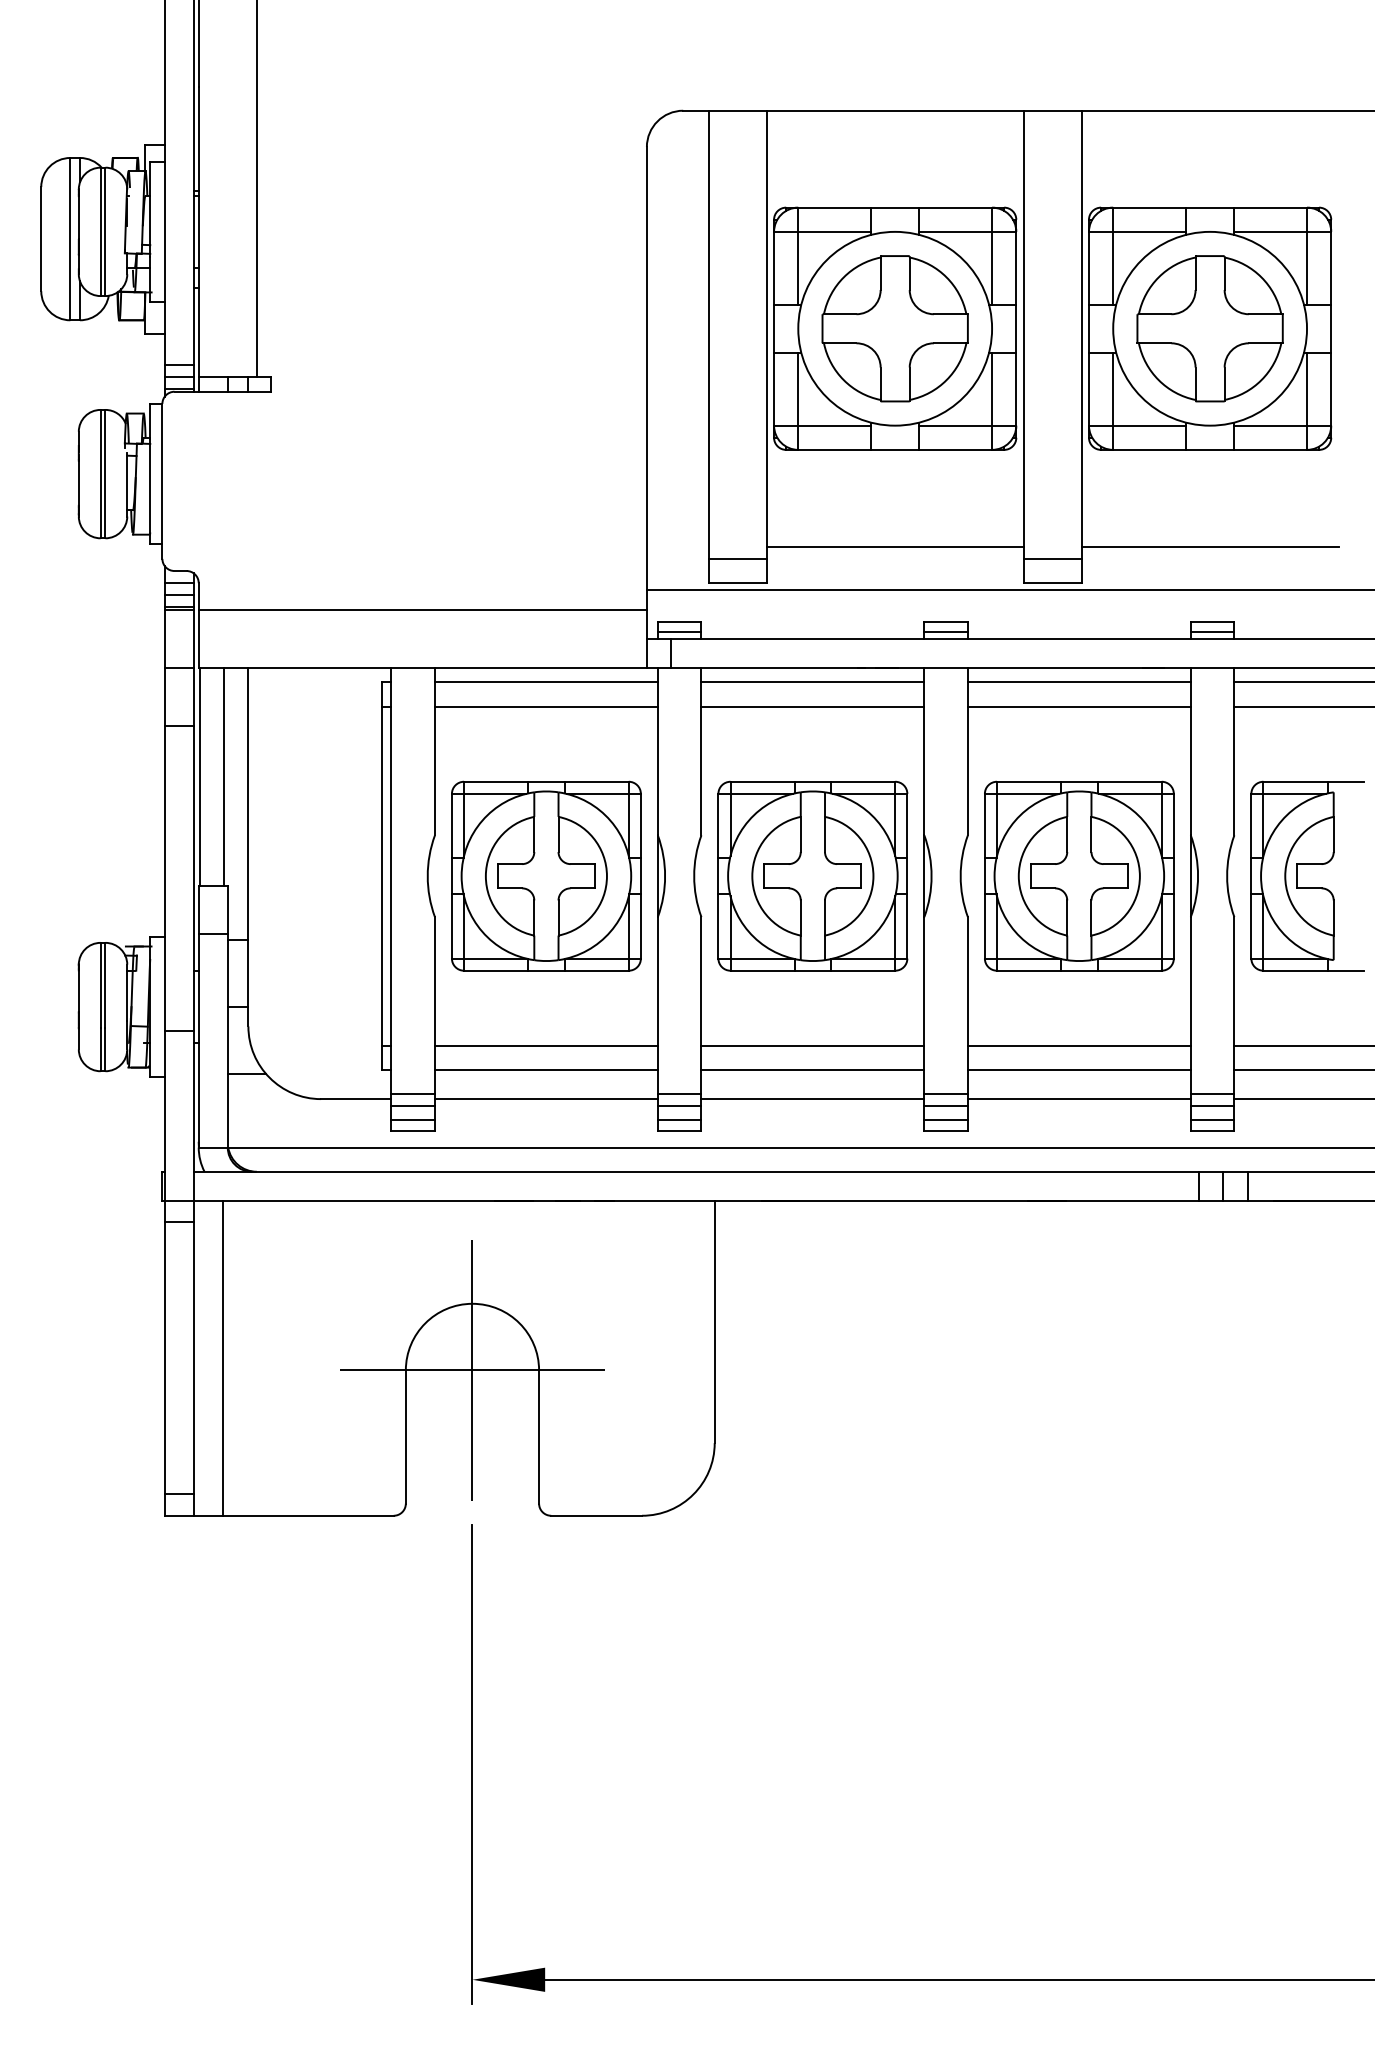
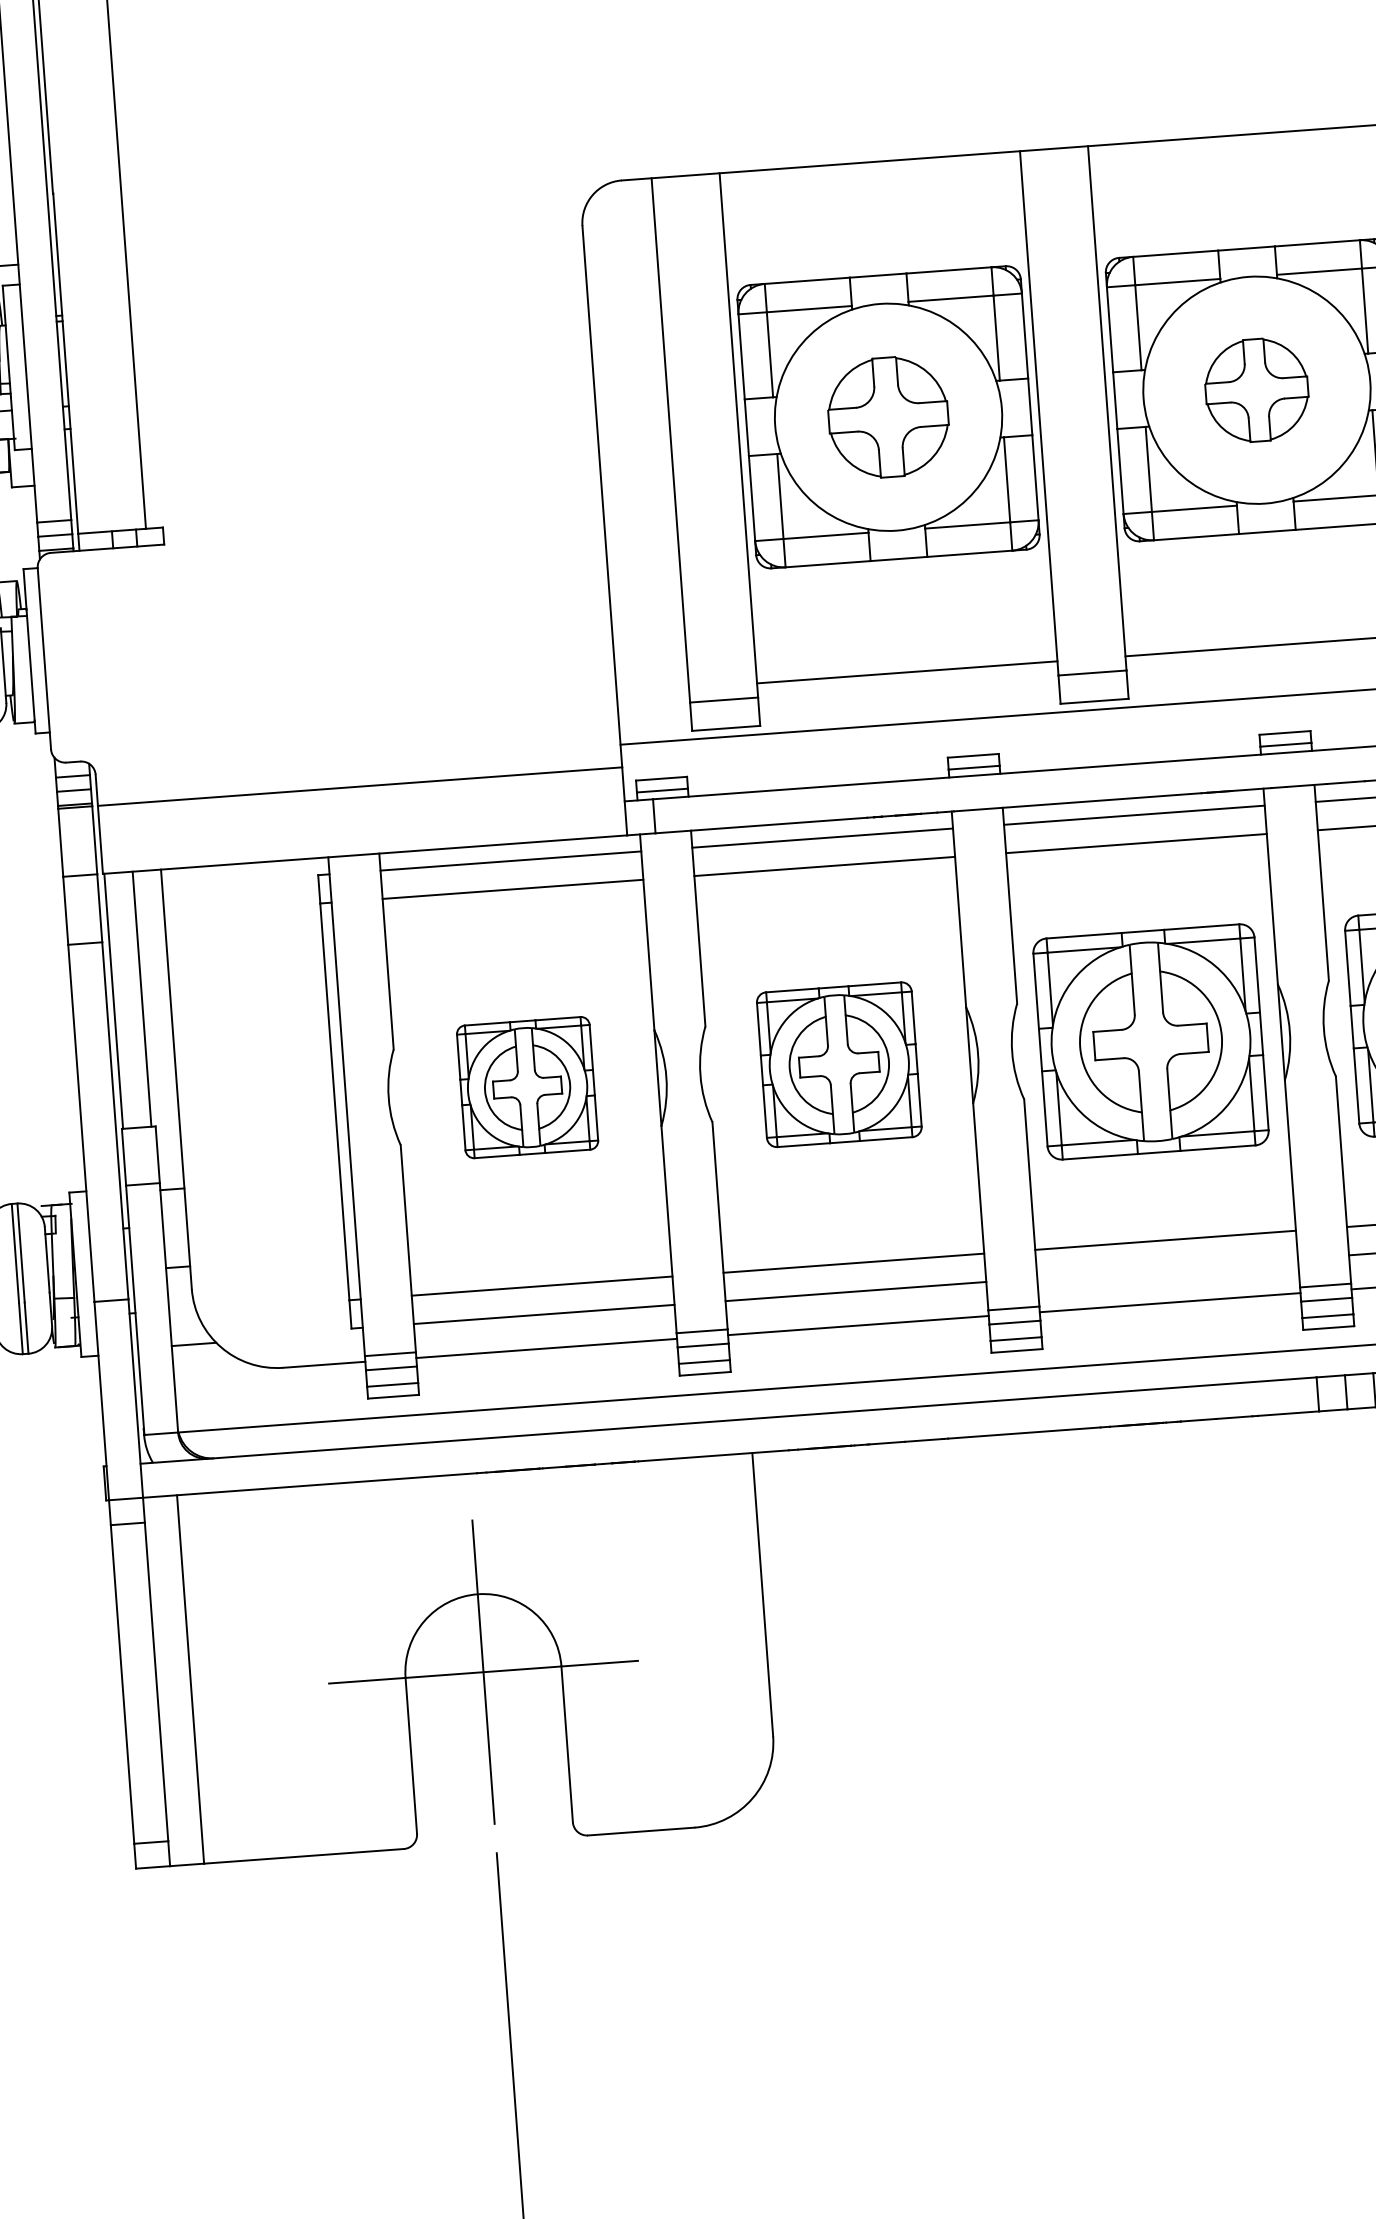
part: (894, 328) -> (887, 417), size x0.7
part: (1209, 328) -> (1256, 389), size x0.6
part: (546, 875) -> (527, 1086), size x0.6
part: (812, 875) -> (838, 1064), size x0.7
line: (1078, 1070) -> (1166, 1269), removed

